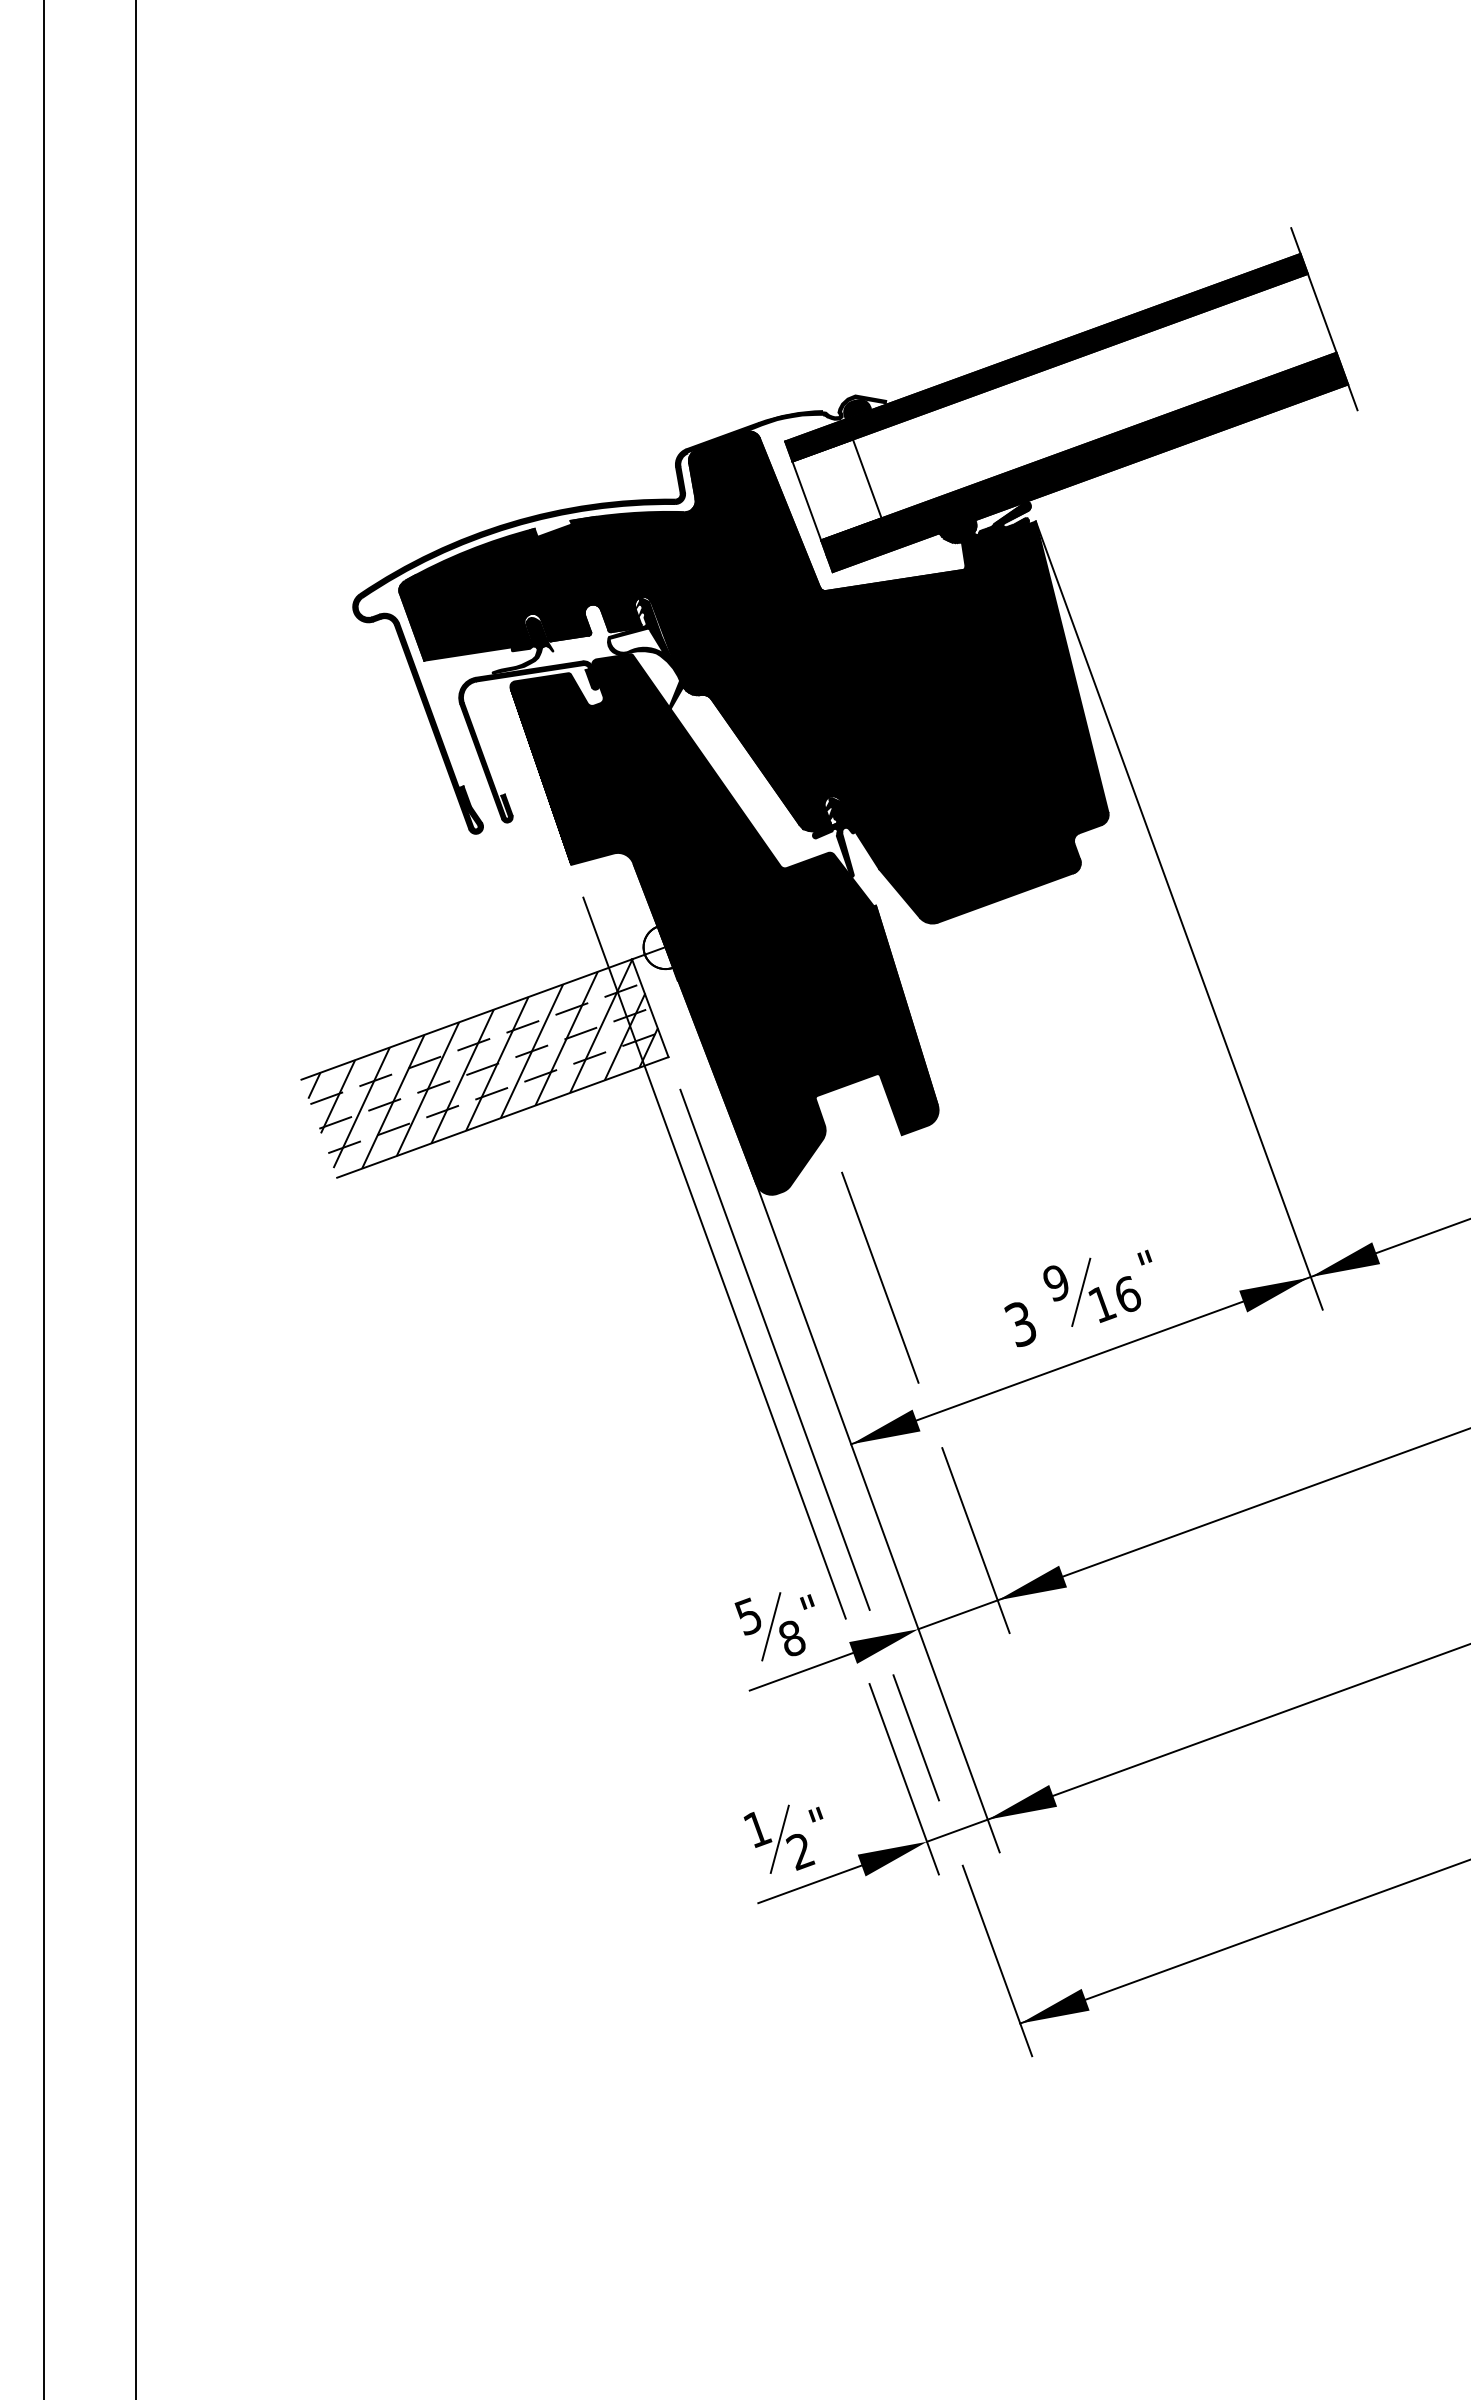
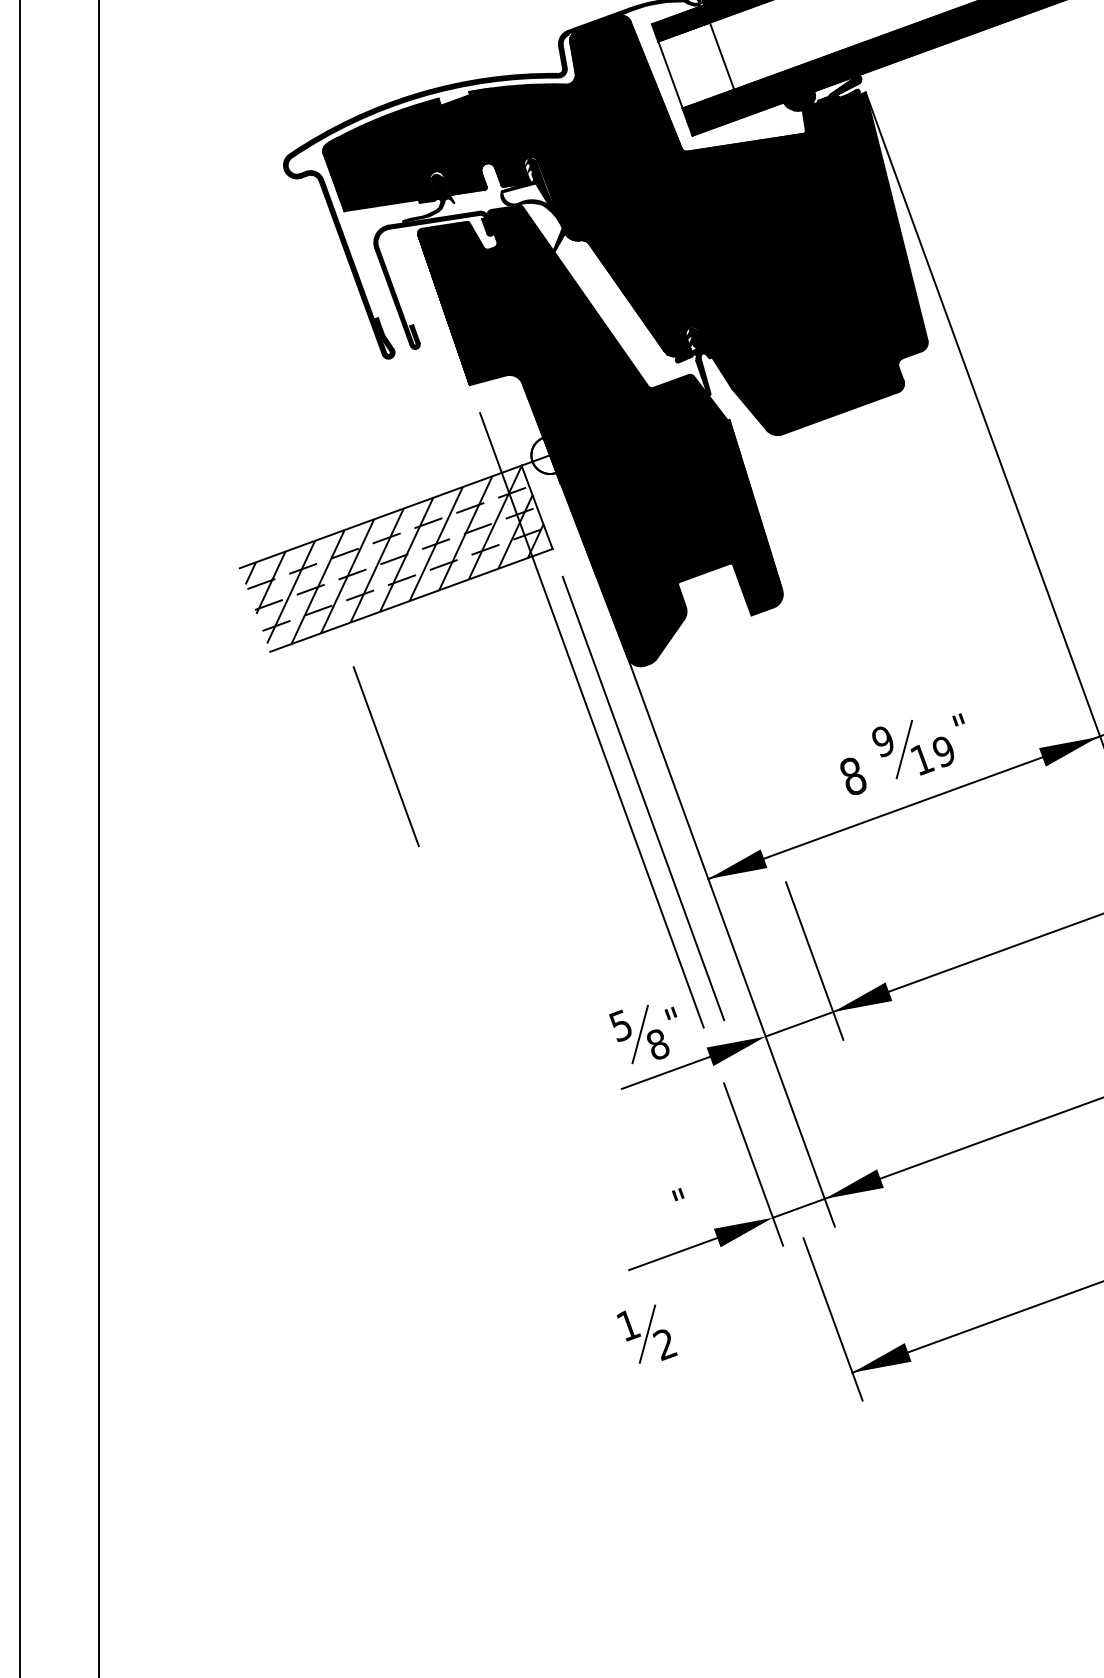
line: (880, 1277) -> (386, 756), moved
text: (1127, 1294) -> (943, 751), 16 -> 19
text: (1020, 1324) -> (852, 776), 3 -> 8
line: (915, 1737) -> (763, 1128), removed
part: (779, 1838) -> (647, 1333), moved

